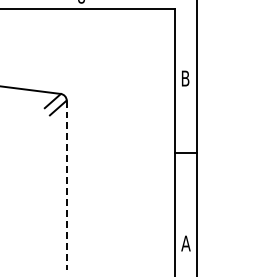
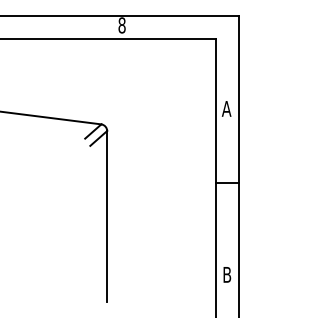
text: (185, 78) -> (226, 108), B -> A
line: (67, 185) -> (107, 216), dashed -> solid
text: (185, 243) -> (226, 274), A -> B

